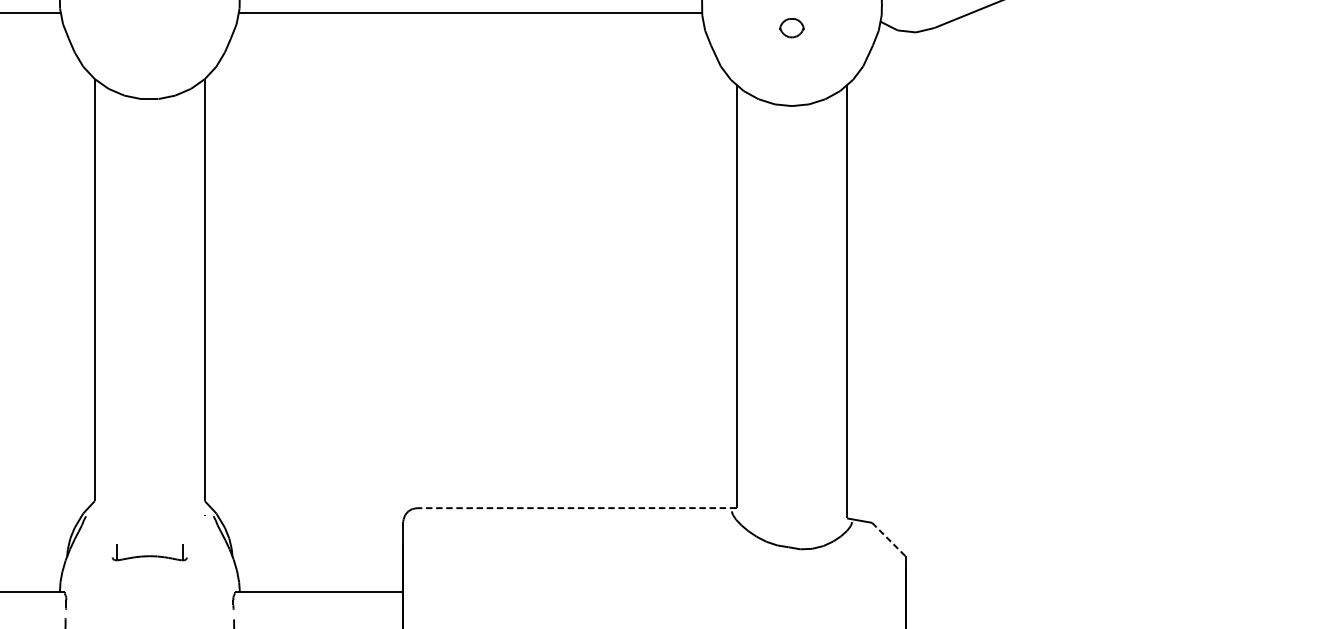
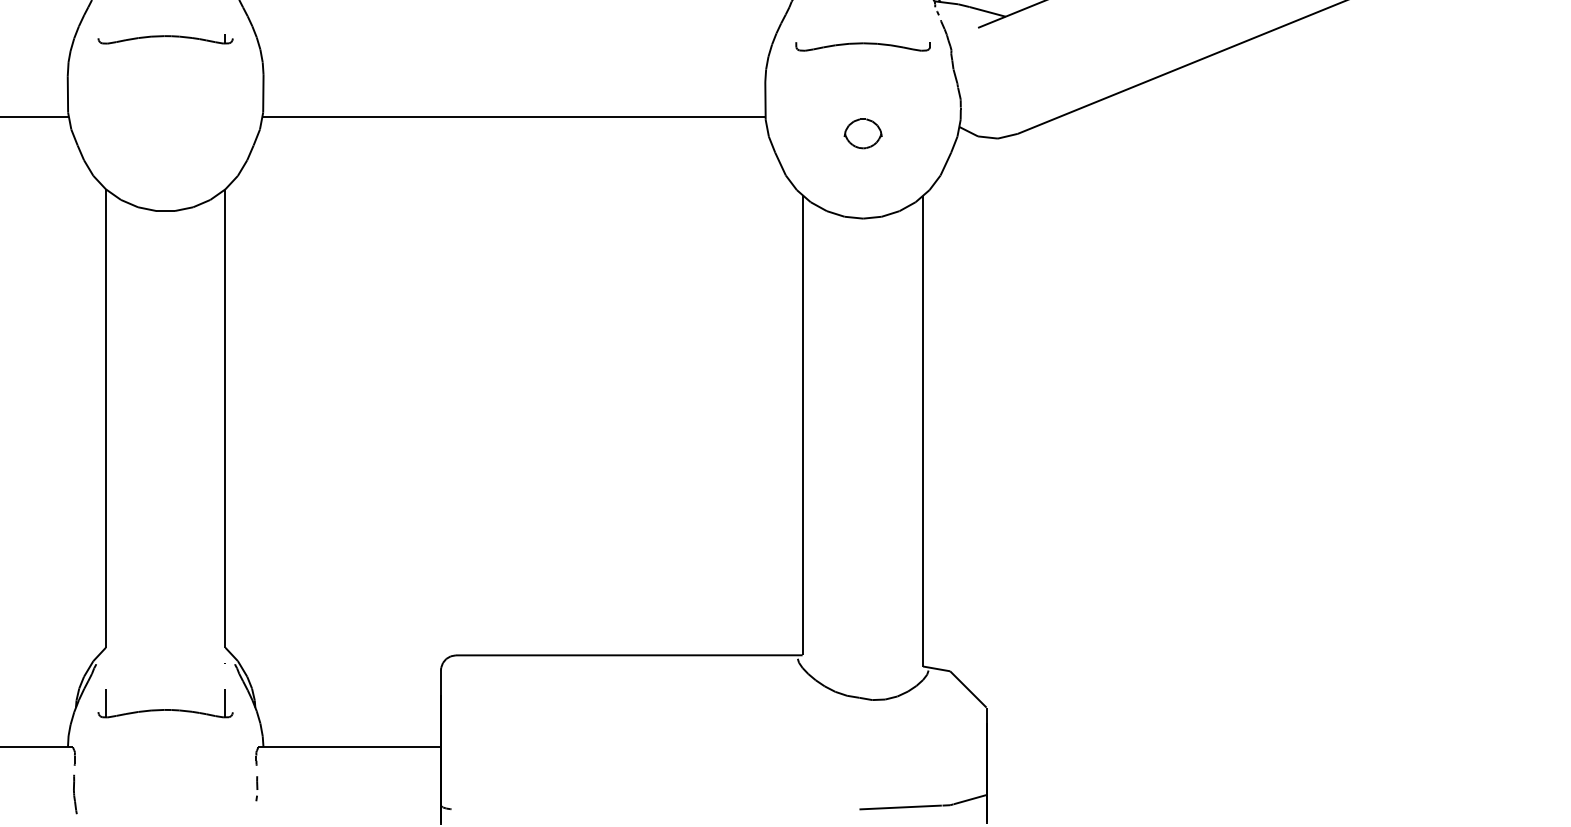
part: (791, 27) -> (862, 133), size x1.43
line: (575, 508) -> (628, 655), dashed -> solid
line: (888, 539) -> (968, 689), dashed -> solid
part: (149, 552) -> (165, 703), size x1.67

